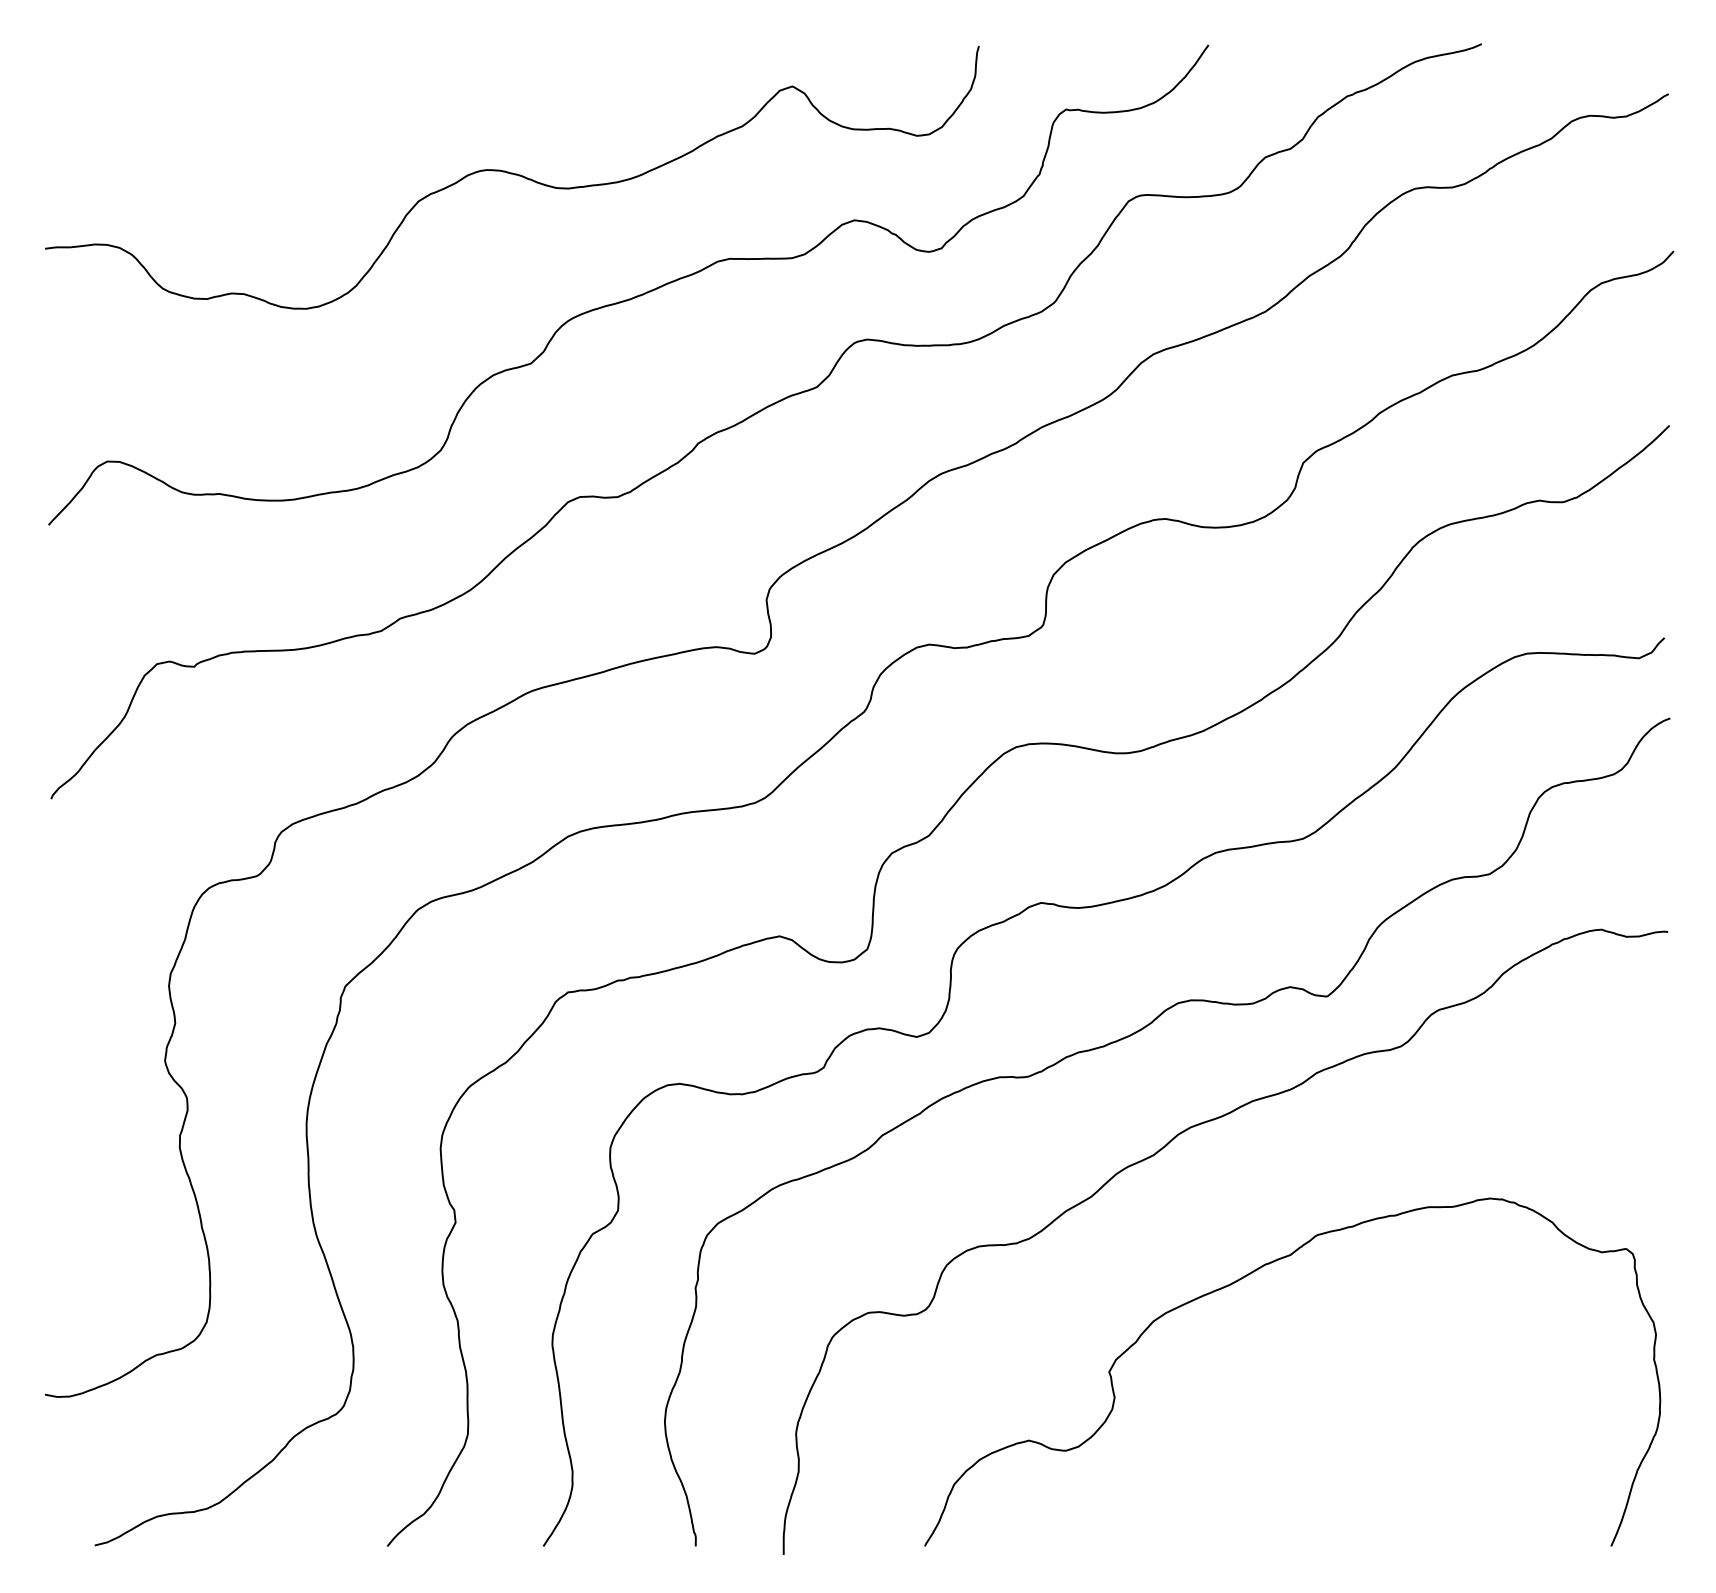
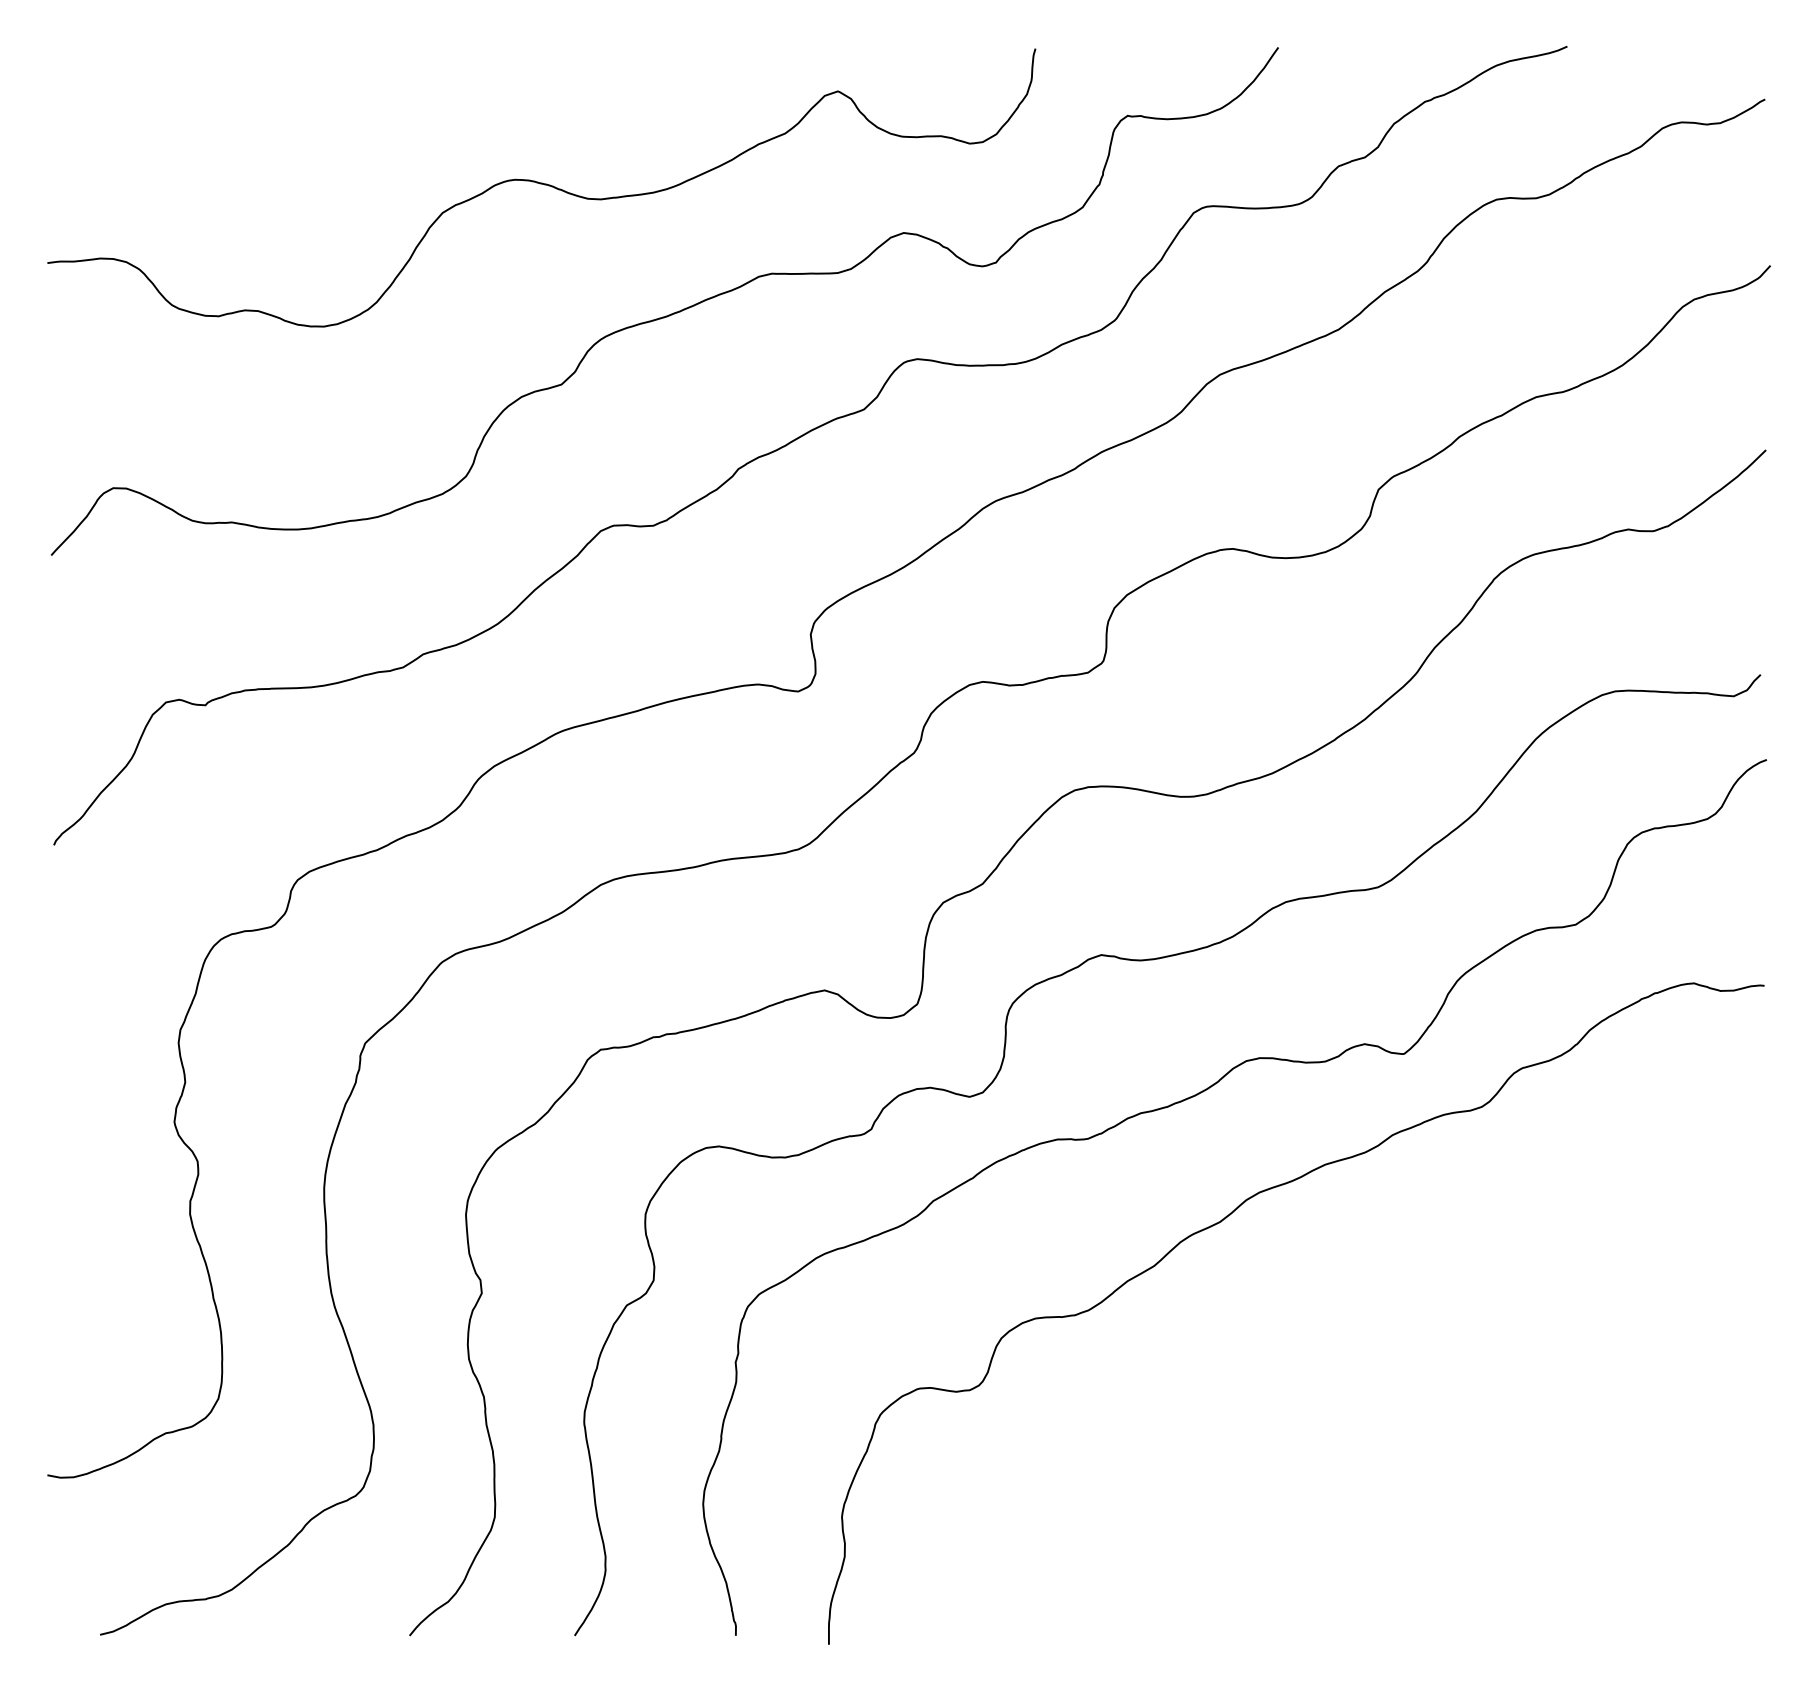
curve: (1243, 1278) -> (1315, 1352), removed

